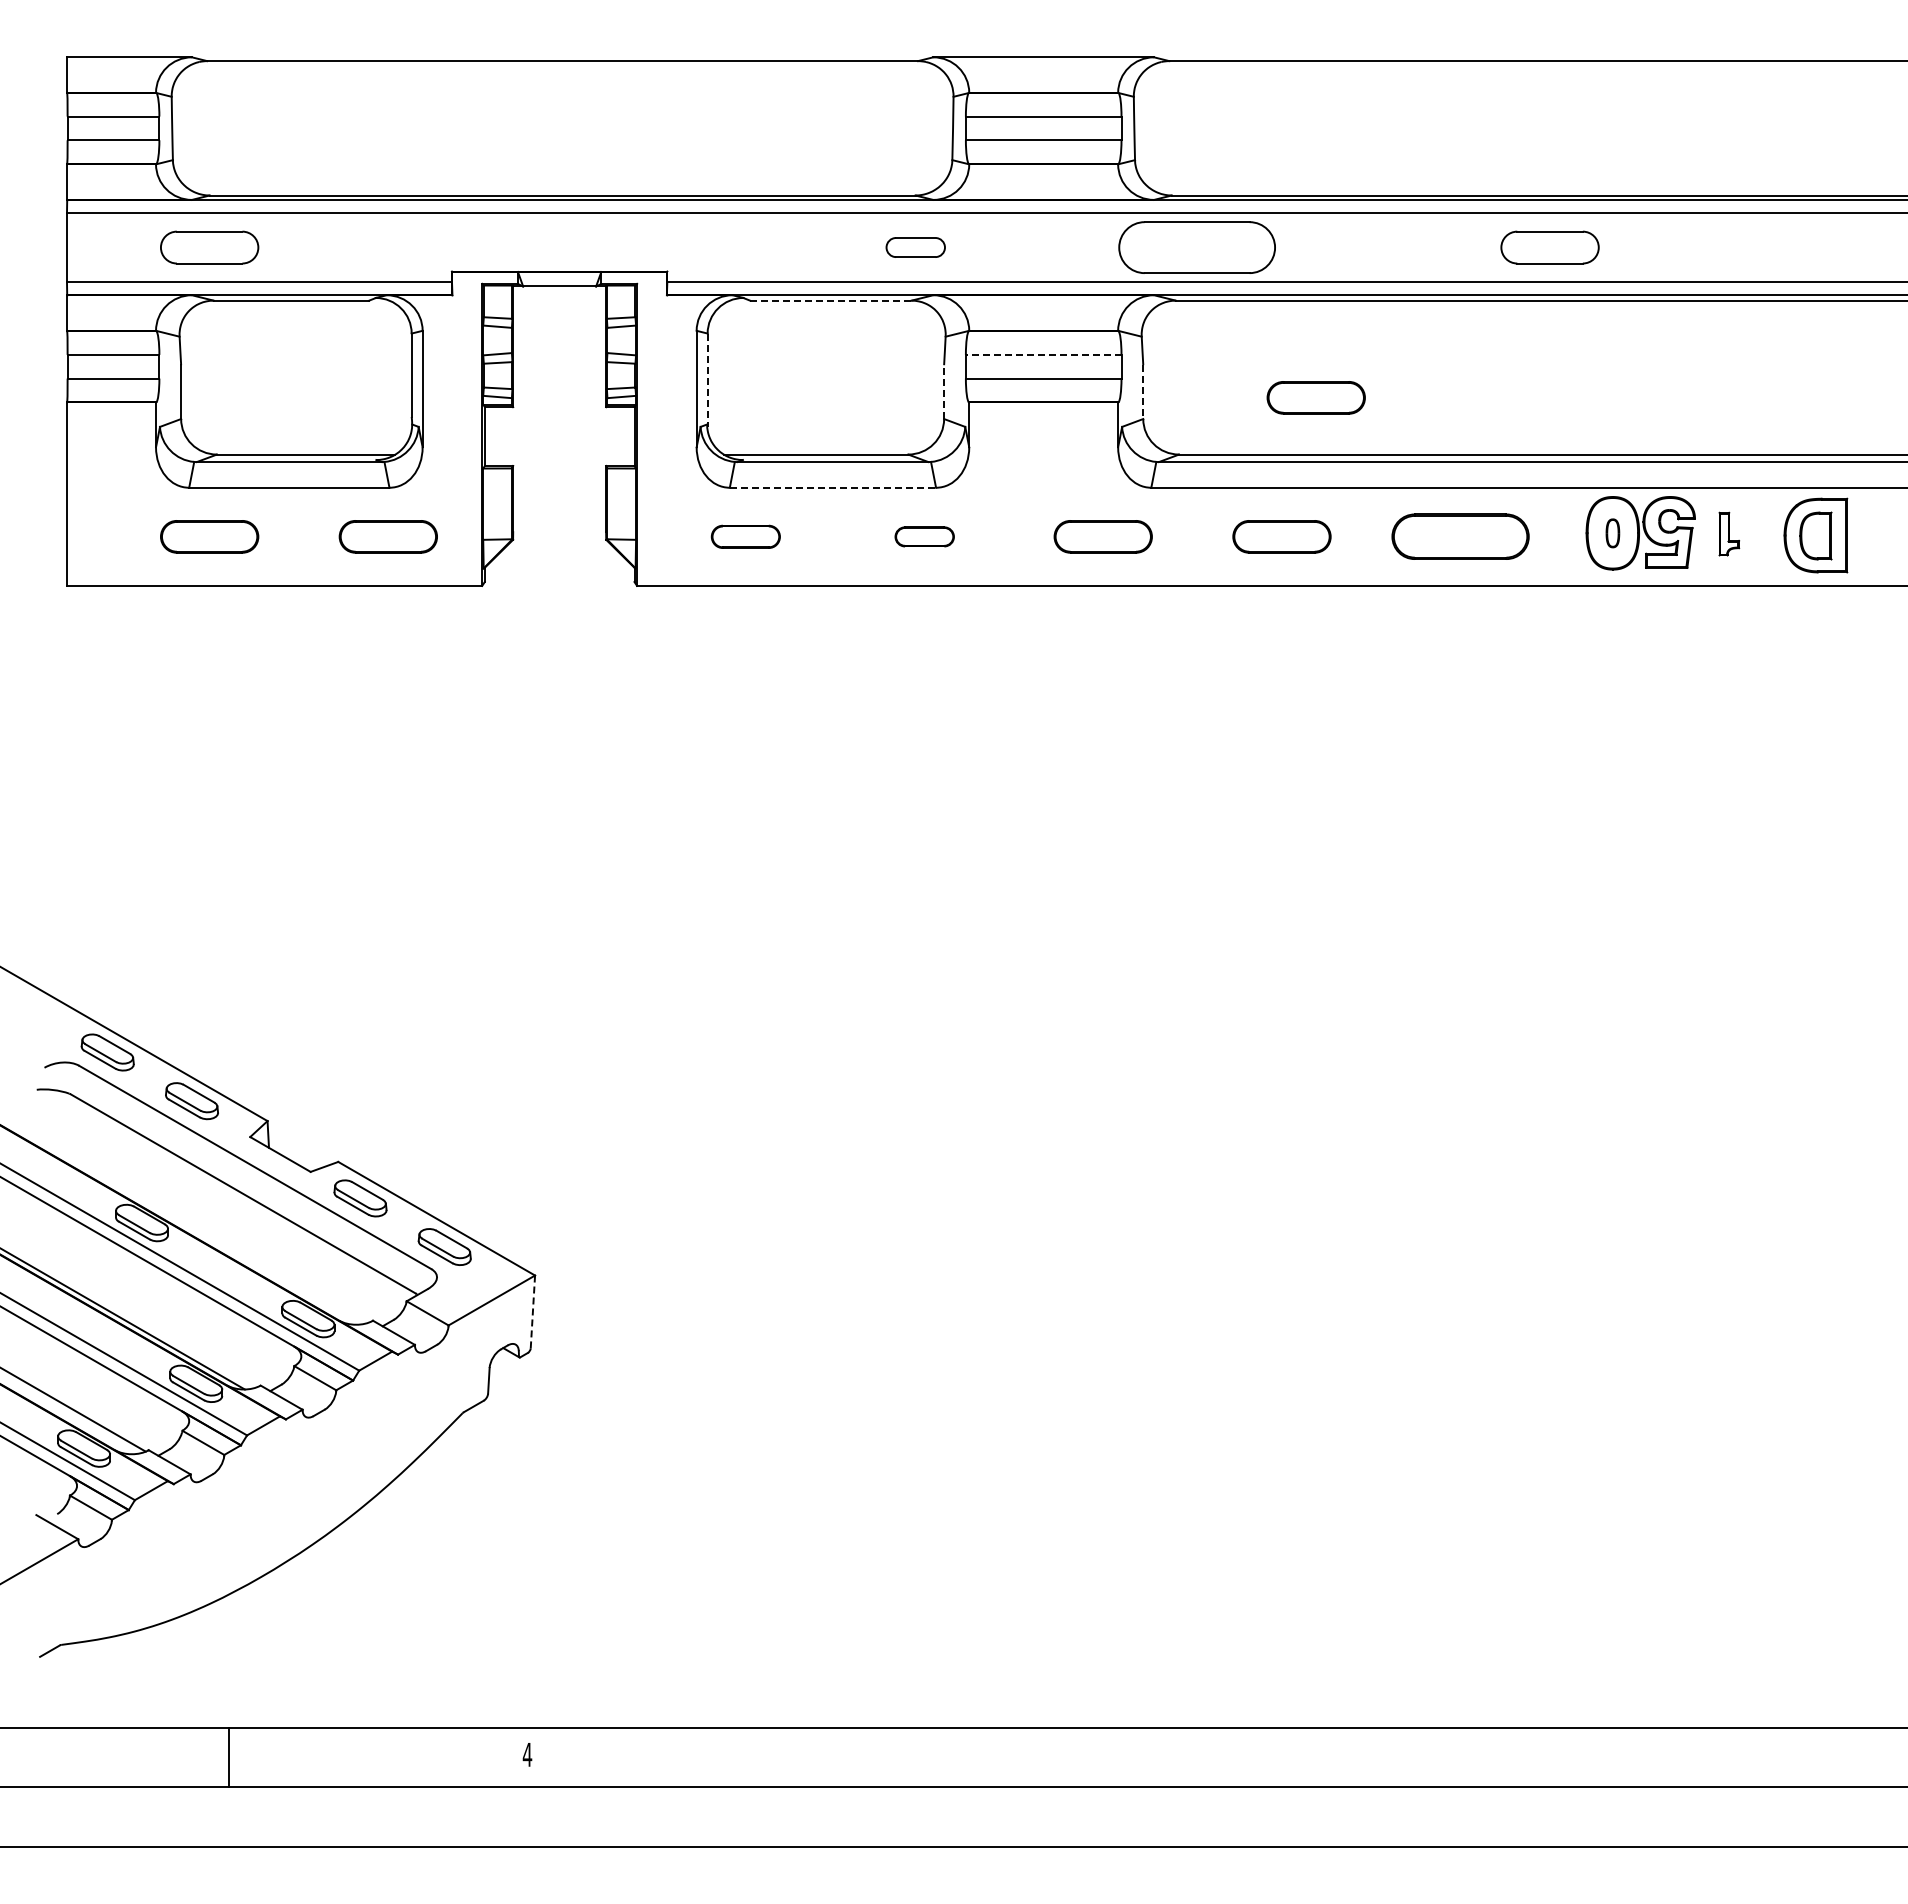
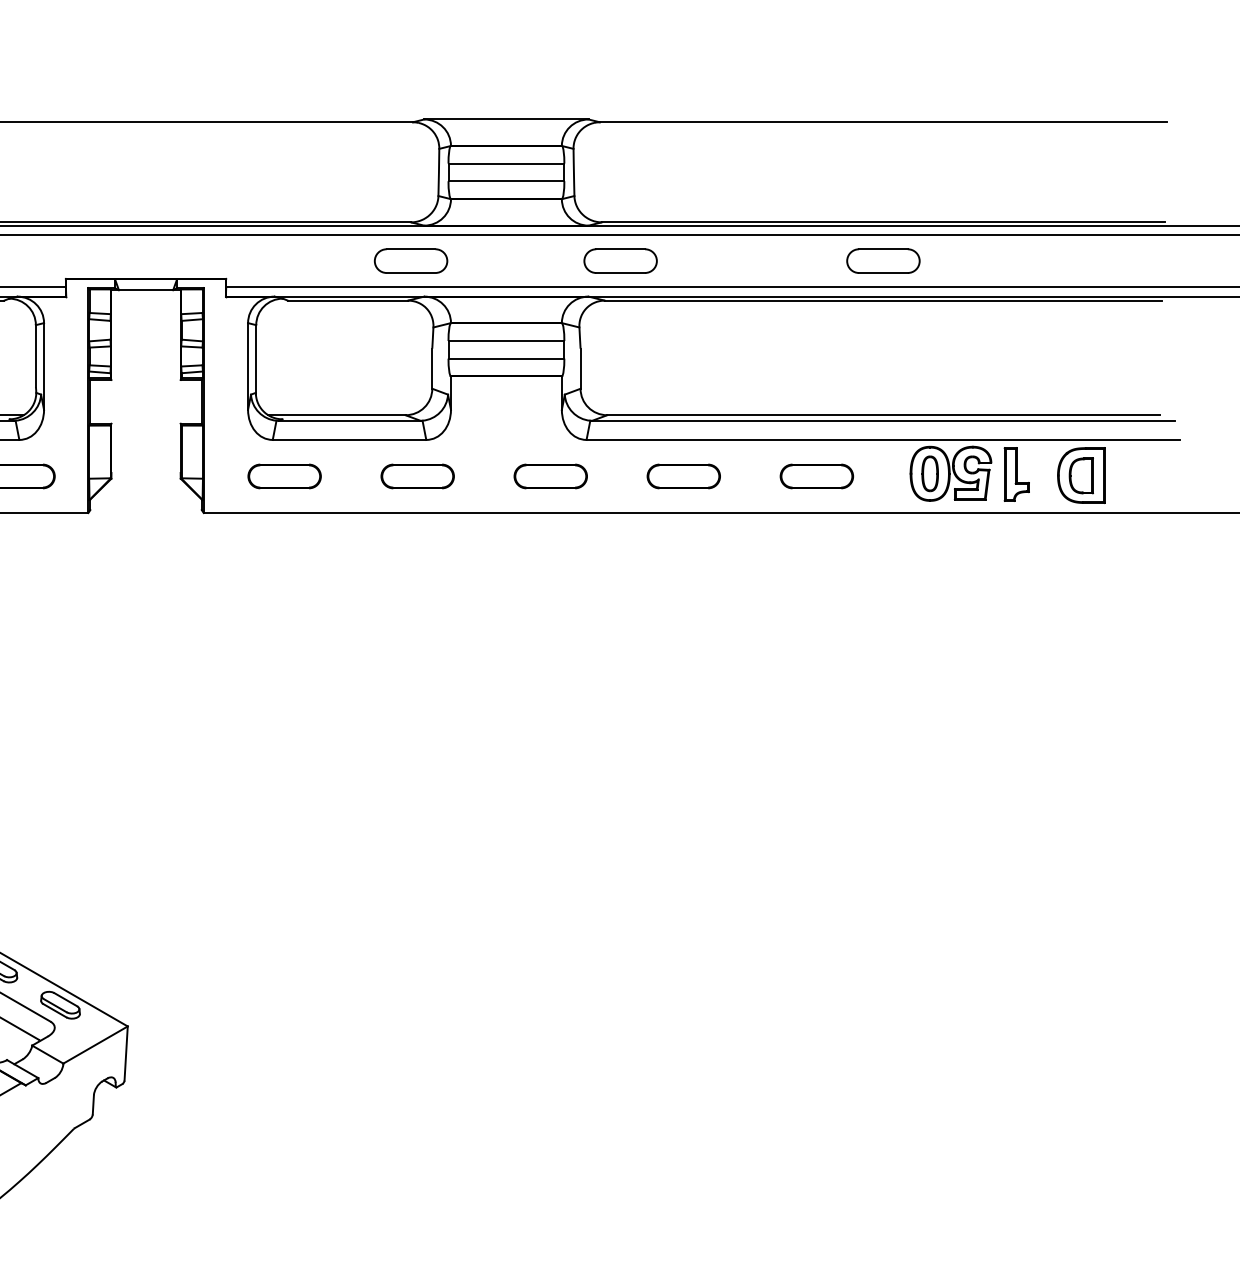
part: (915, 247) -> (410, 261), size x1.67
part: (1196, 247) -> (620, 261), size x0.62
line: (830, 300) -> (347, 300), dashed -> solid
line: (1043, 354) -> (506, 340), dashed -> solid
line: (707, 380) -> (256, 360), dashed -> solid
line: (944, 392) -> (432, 369), dashed -> solid
line: (1143, 392) -> (580, 369), dashed -> solid
part: (1315, 397) -> (708, 372), removed
line: (833, 487) -> (349, 439), dashed -> solid
part: (1612, 533) -> (929, 473), size x1.67
part: (1729, 533) -> (1017, 473), size x1.67
part: (745, 536) -> (284, 476), size x1.43
part: (924, 536) -> (417, 476), size x1.67
part: (1460, 536) -> (816, 476), size x0.71
line: (532, 1312) -> (125, 1053), dashed -> solid

